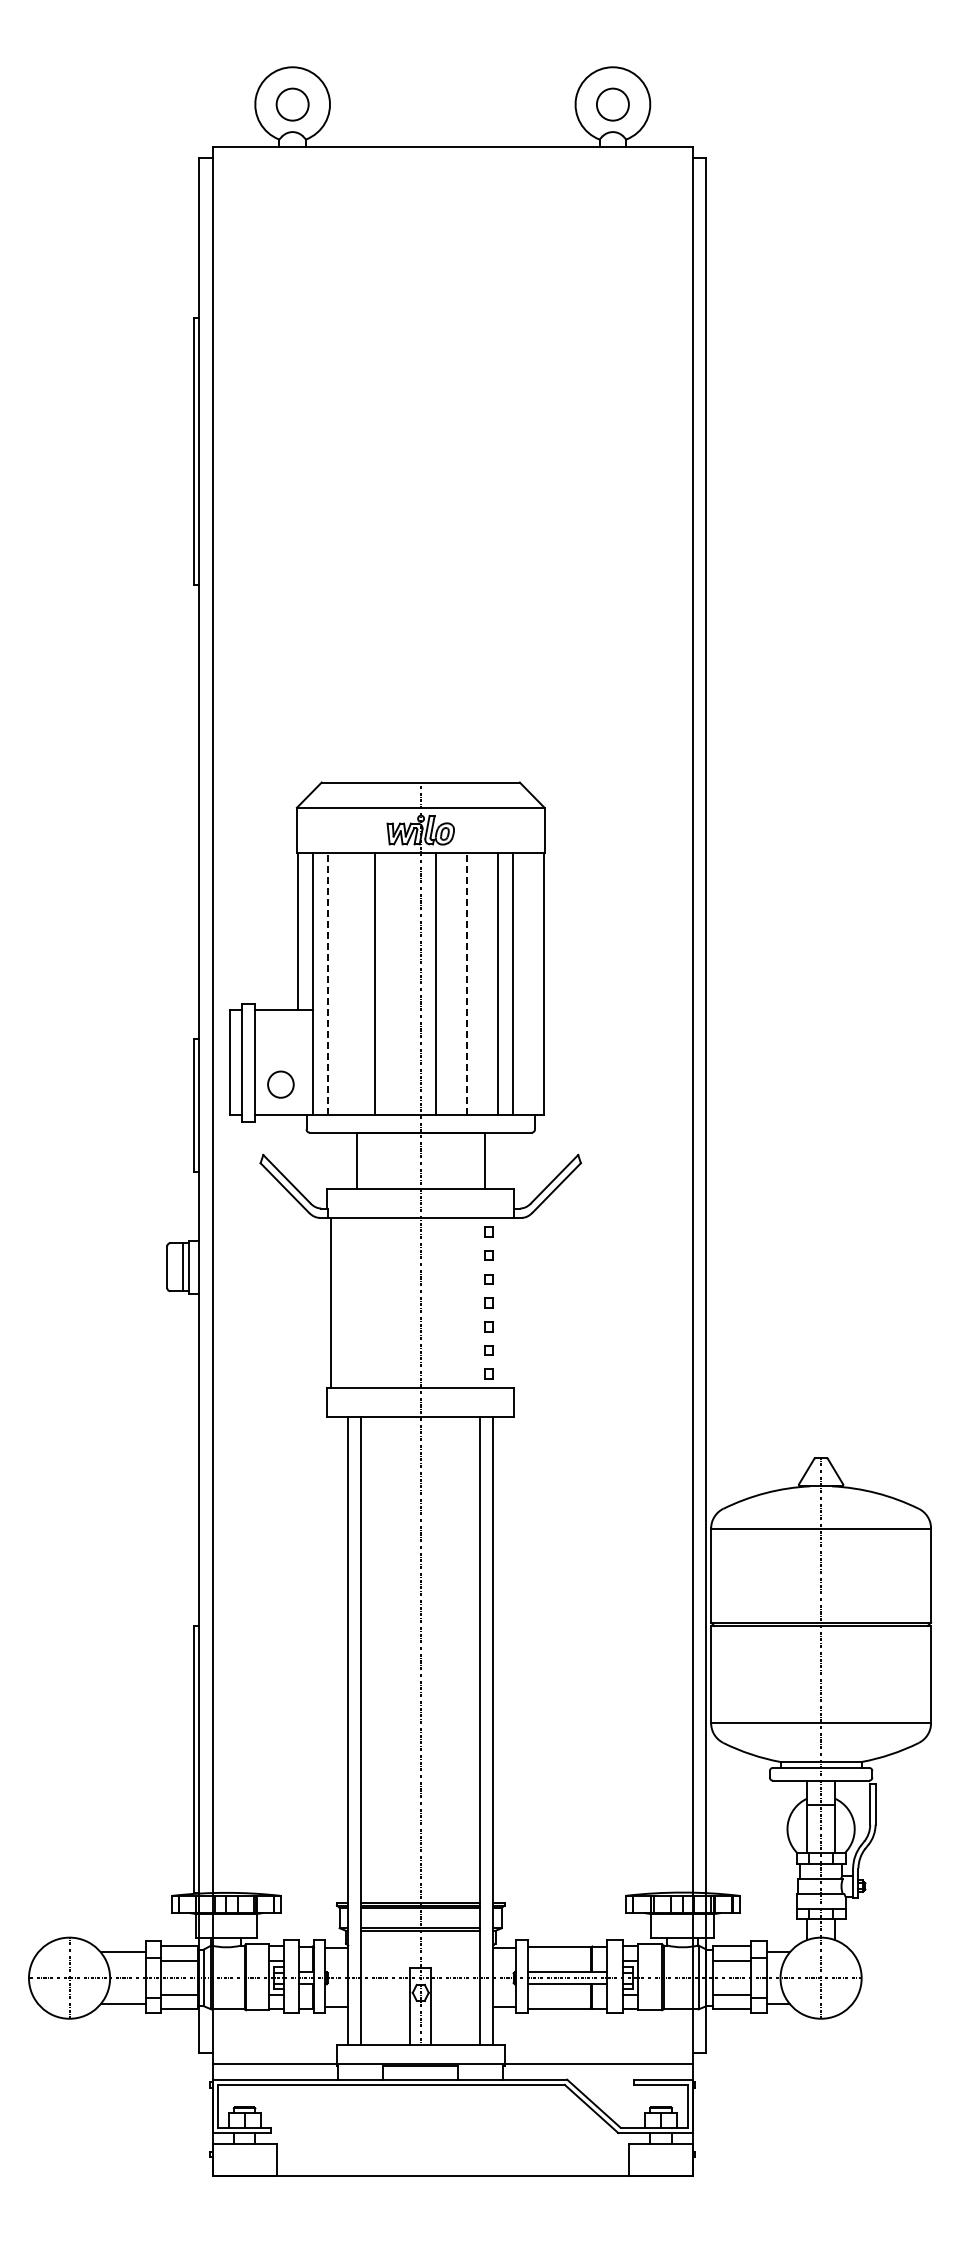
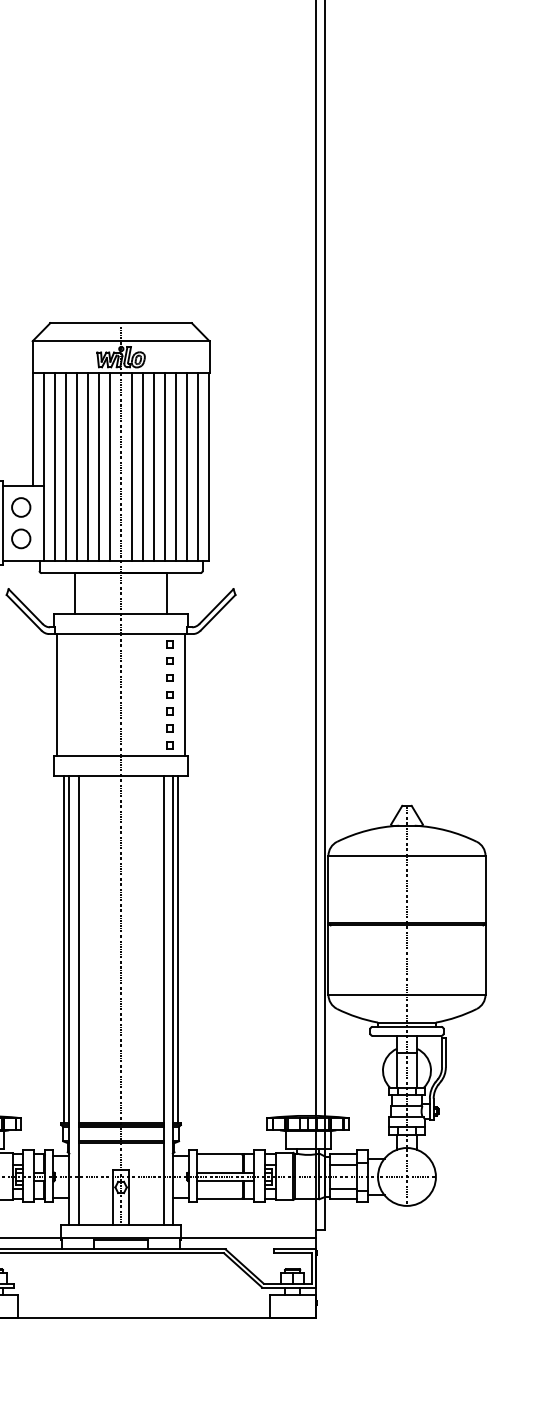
line: (328, 983) -> (55, 466), dashed -> solid
line: (343, 983) -> (65, 466), added
line: (359, 983) -> (77, 466), added
line: (390, 983) -> (99, 466), added
line: (405, 983) -> (110, 466), added
line: (451, 983) -> (143, 466), added
line: (467, 983) -> (154, 466), dashed -> solid
line: (482, 983) -> (165, 466), added
line: (528, 983) -> (198, 466), added
part: (280, 1040) -> (20, 507), added
line: (510, 1302) -> (185, 694), added
line: (340, 1659) -> (63, 949), added
line: (500, 1659) -> (178, 949), added

